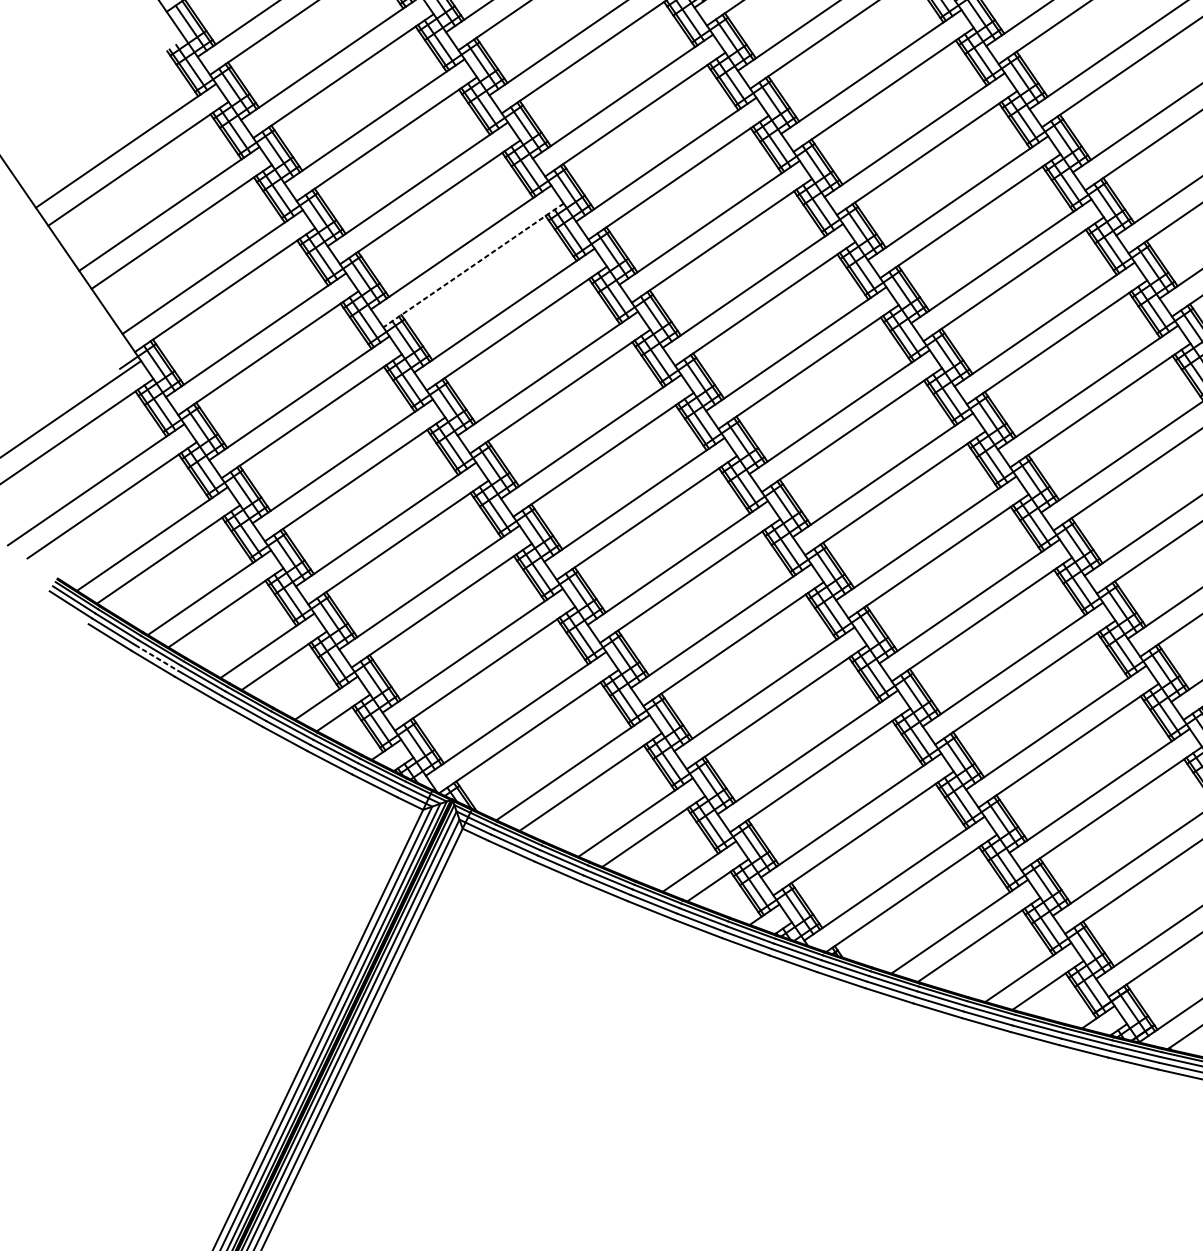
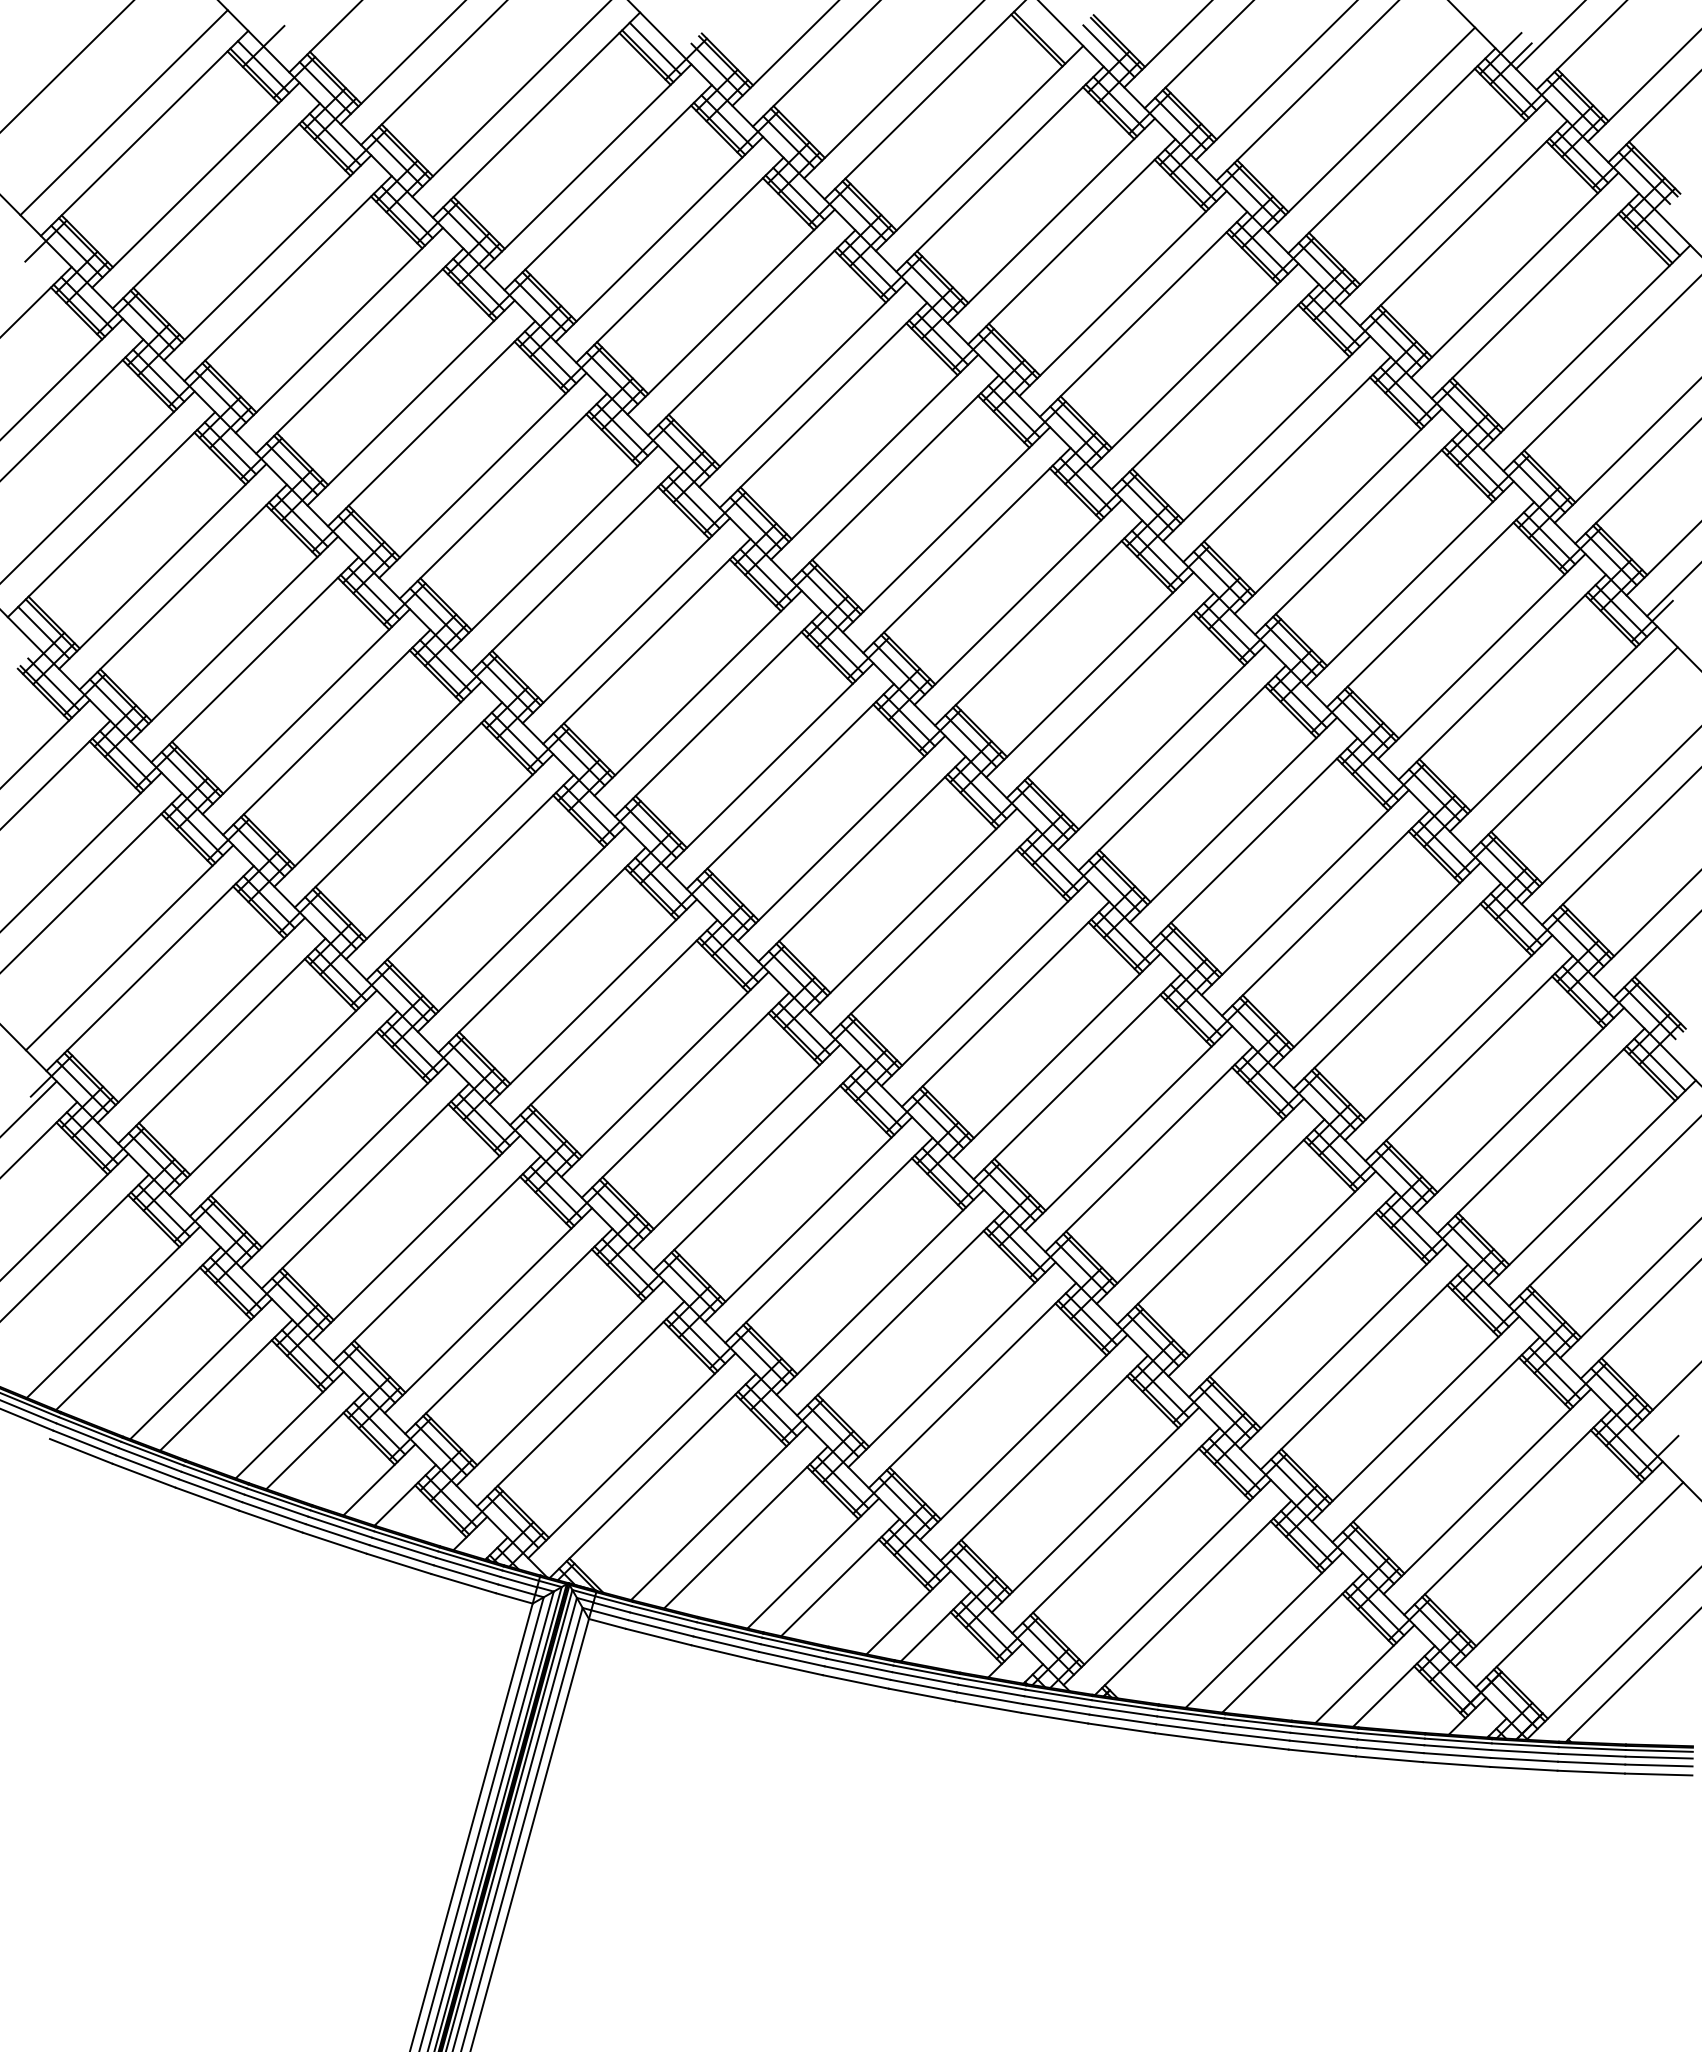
line: (473, 265) -> (470, 877), dashed -> solid
line: (156, 658) -> (147, 1467), dashed -> solid

